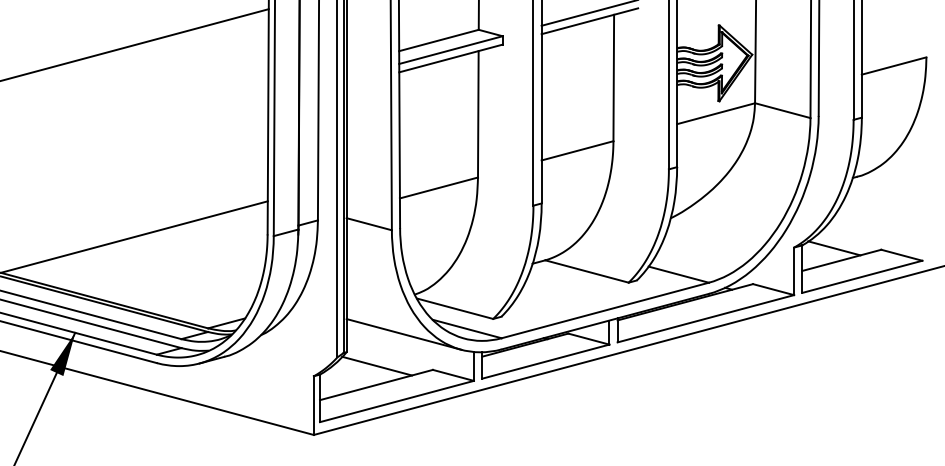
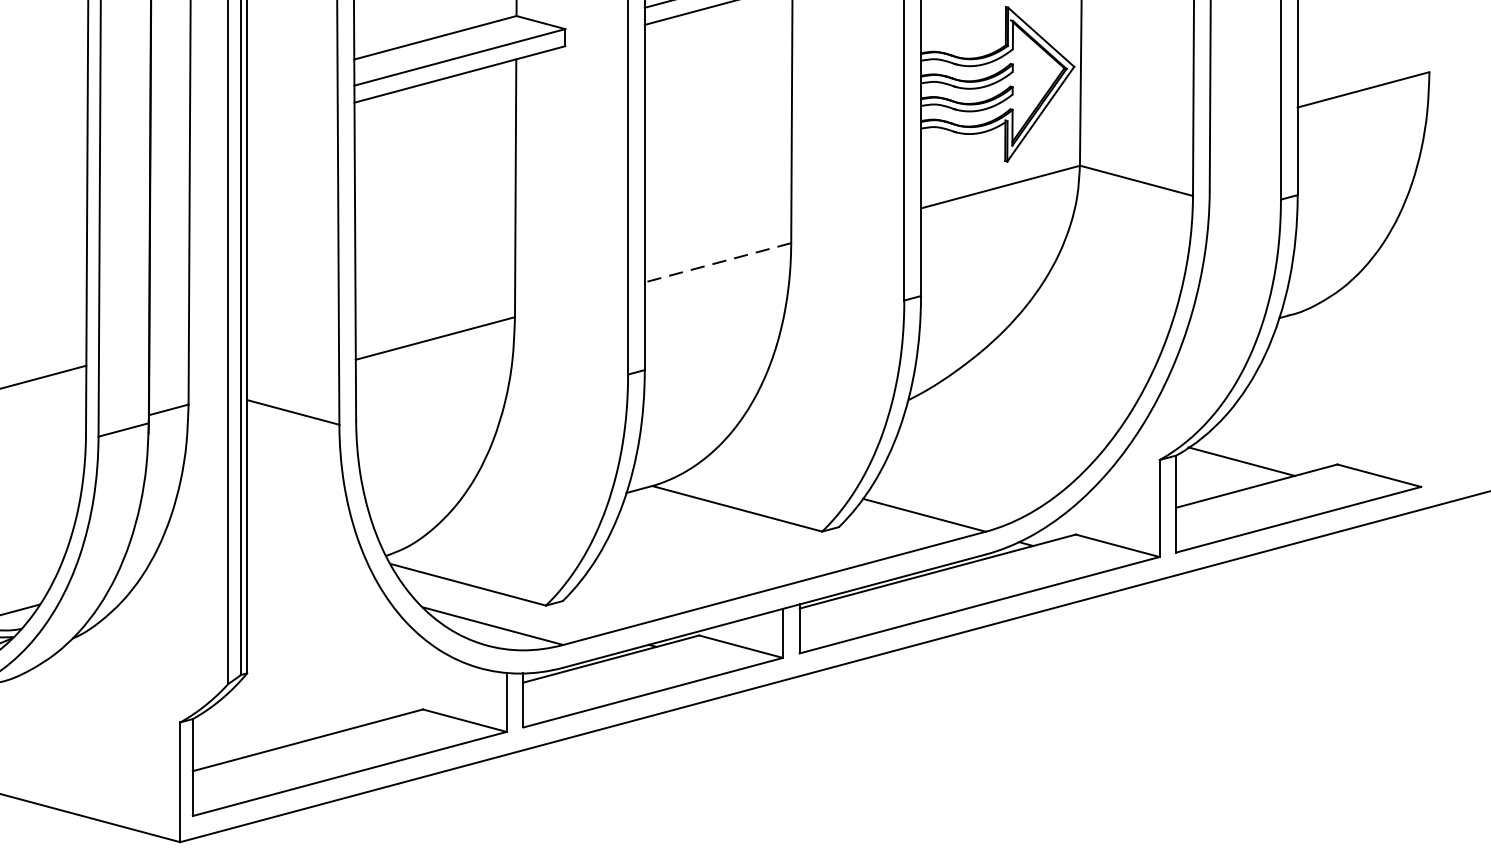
line: (577, 150) -> (717, 262), solid -> dashed
line: (403, 334) -> (363, 637), removed
line: (377, 365) -> (310, 700), removed

